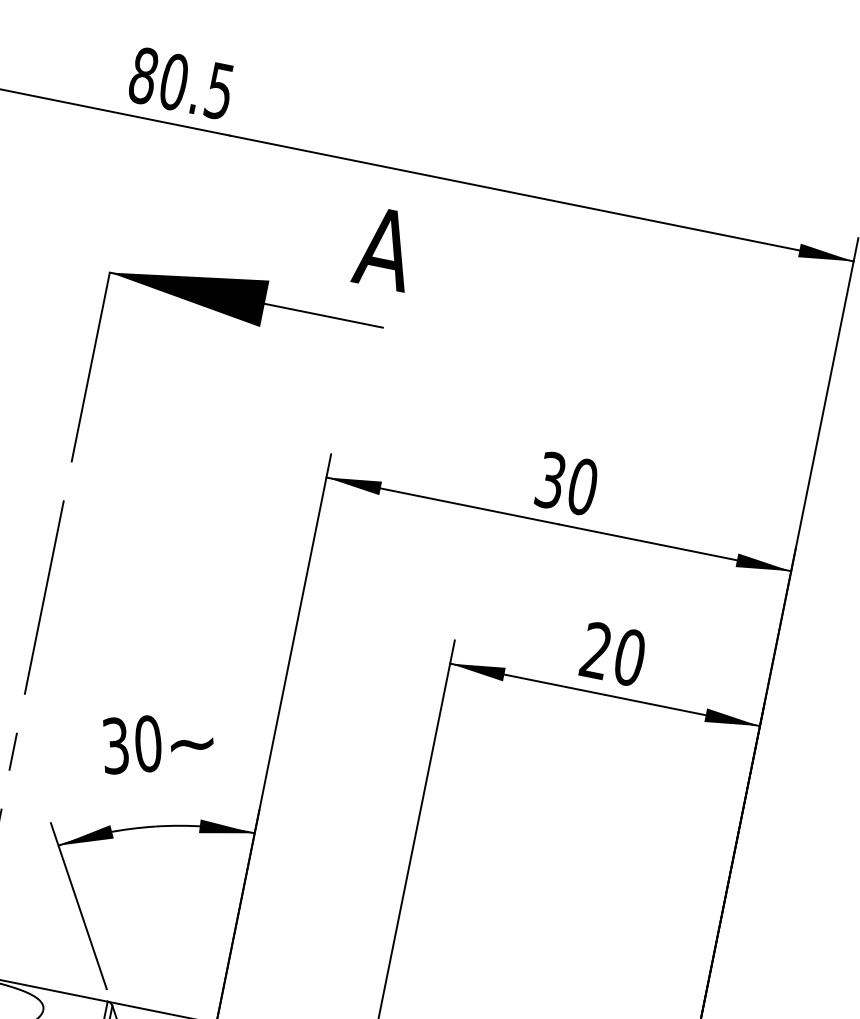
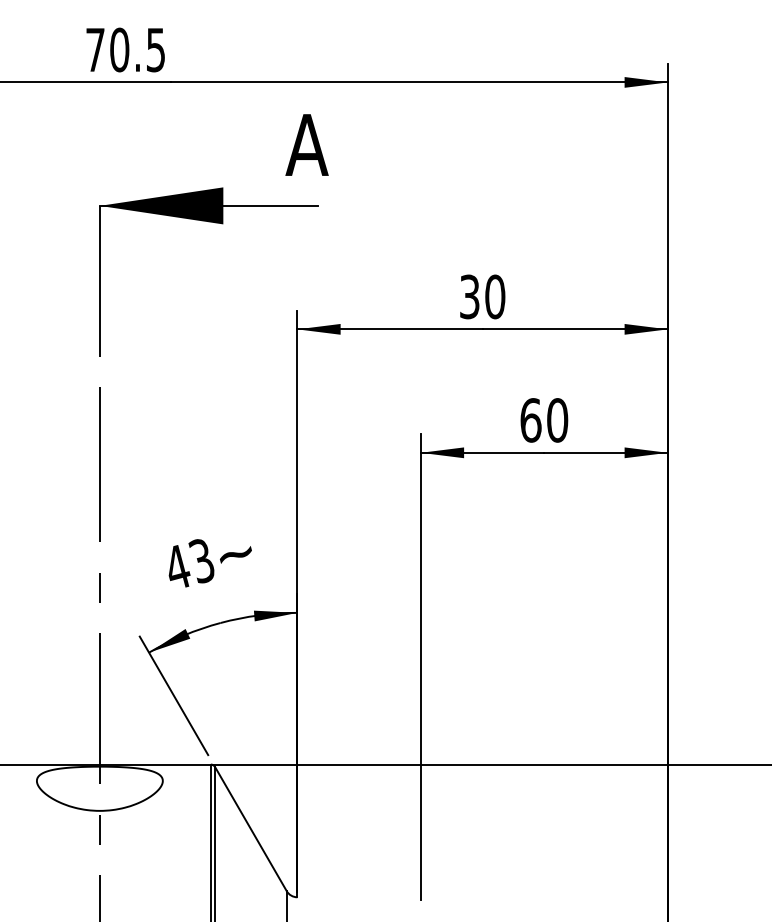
text: (143, 75) -> (95, 49), 80.5 -> 70.5
text: (595, 650) -> (530, 420), 20 -> 60
text: (131, 745) -> (189, 564), 30 -> 43

